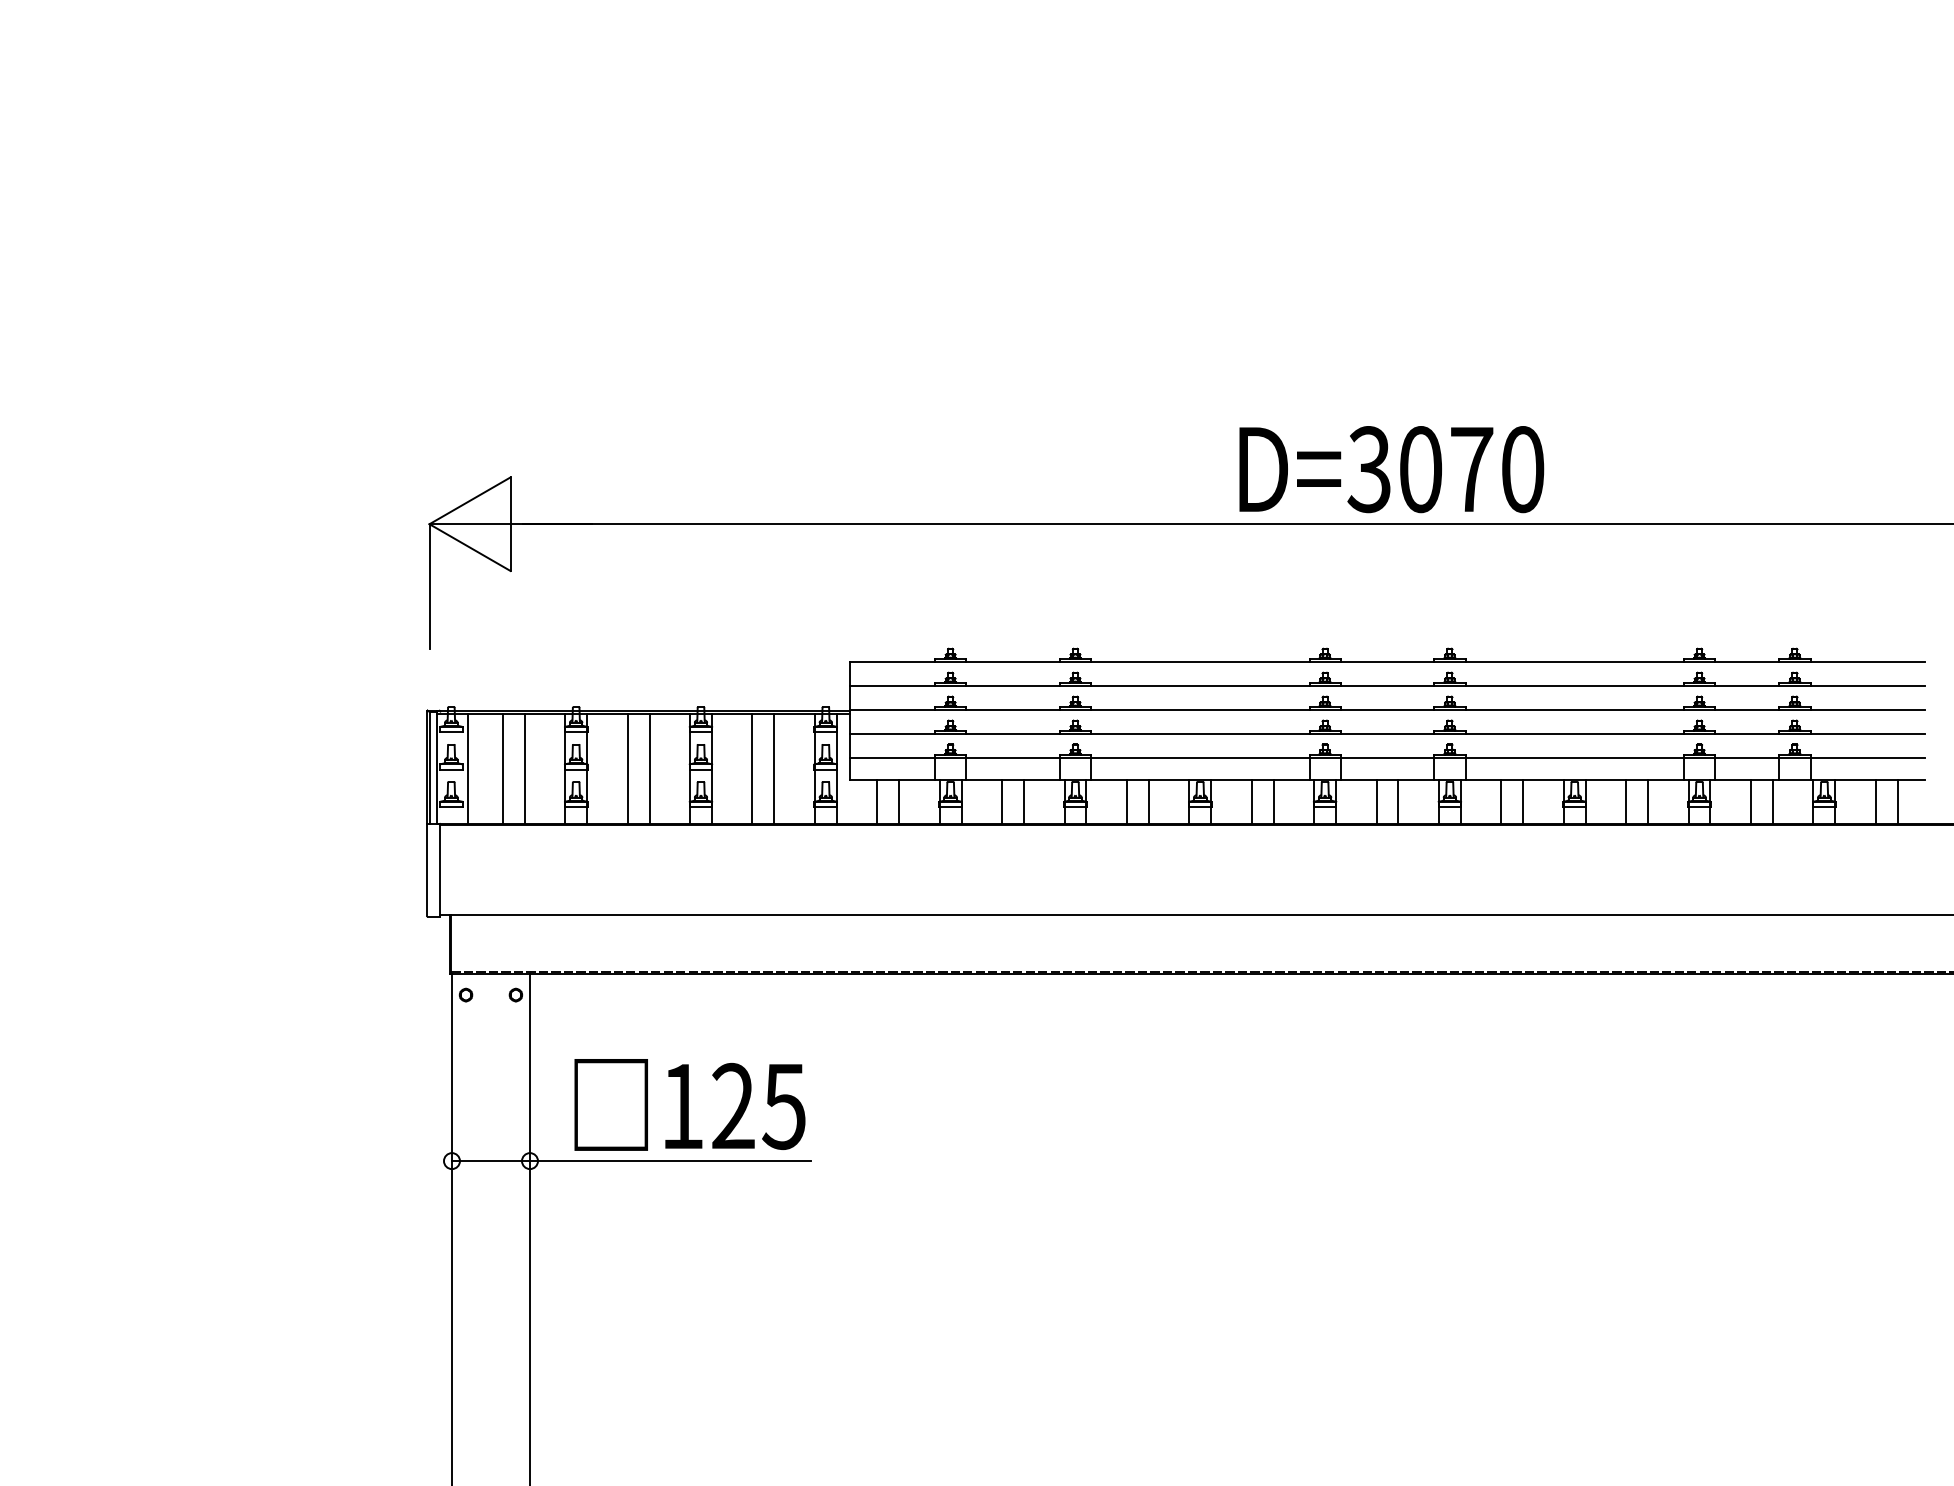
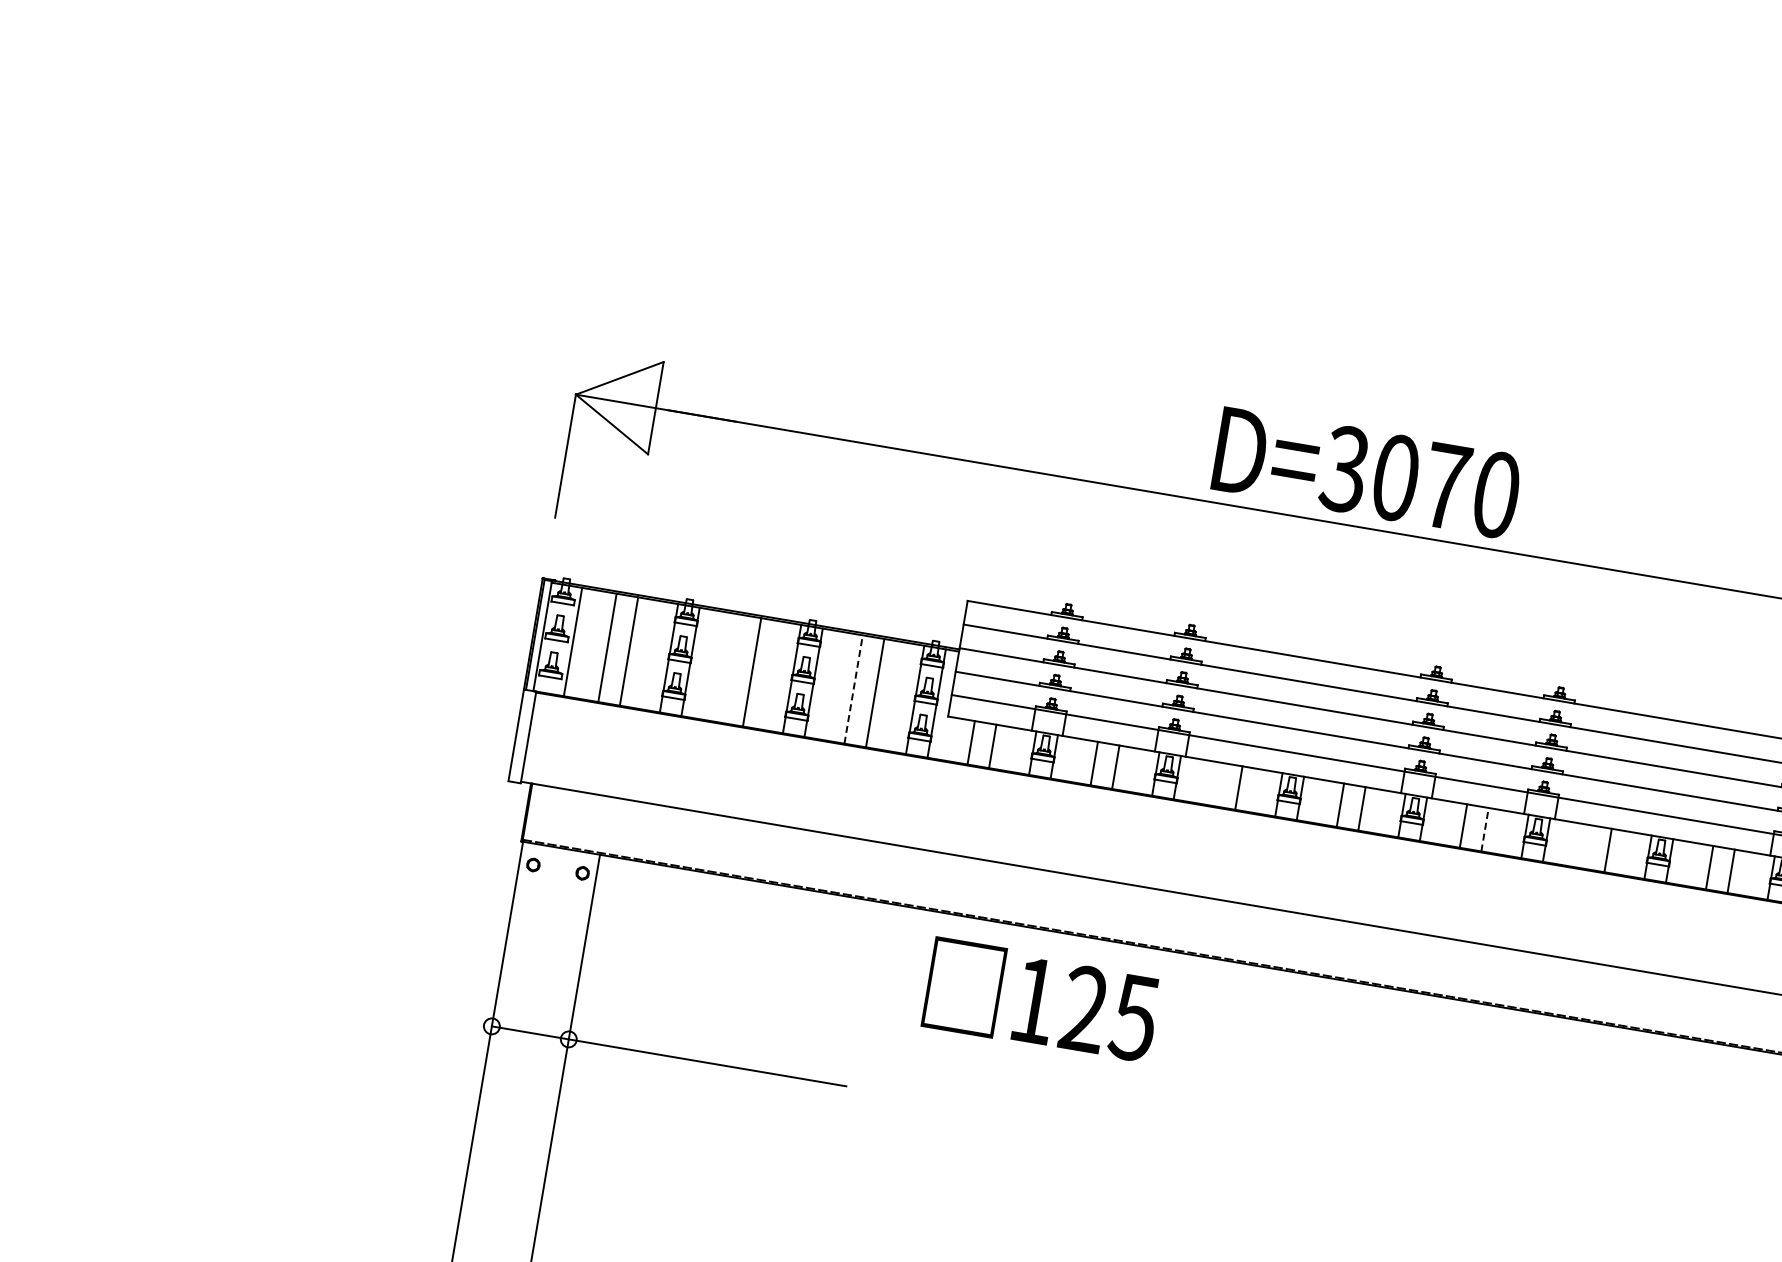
text: (1391, 469) -> (1366, 472), moved
line: (627, 768) -> (730, 668), removed
line: (752, 768) -> (853, 689), solid -> dashed
line: (1126, 801) -> (1216, 784), removed
line: (1398, 801) -> (1485, 829), solid -> dashed
line: (1501, 801) -> (1586, 846), removed
text: (689, 1104) -> (1041, 1000), moved

